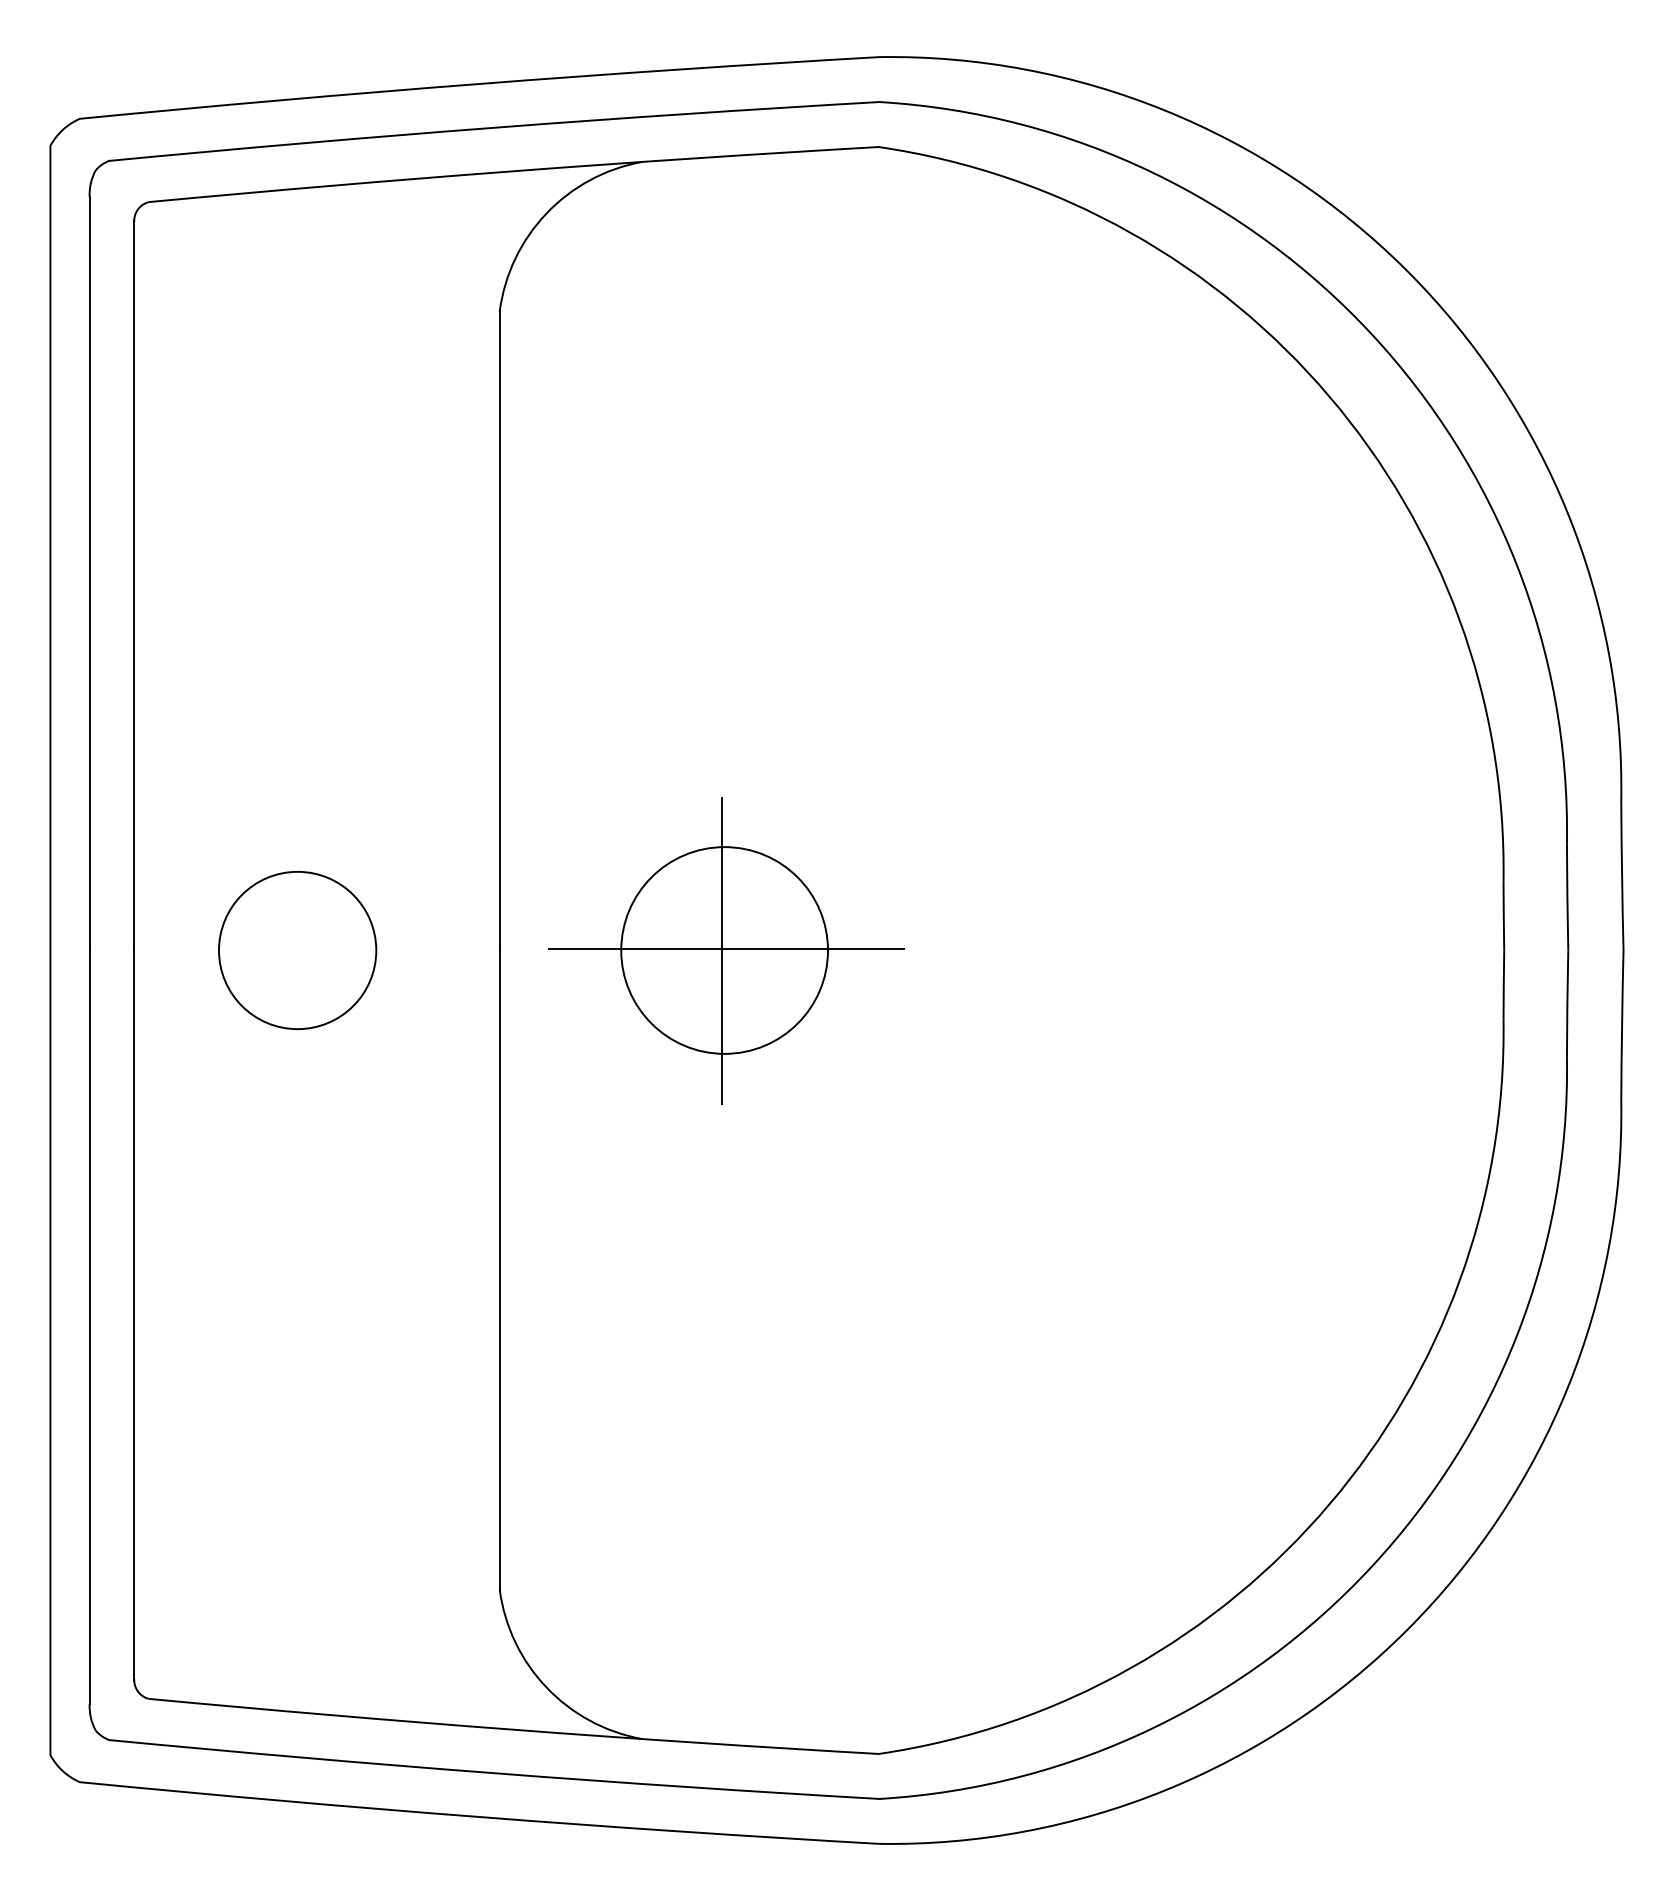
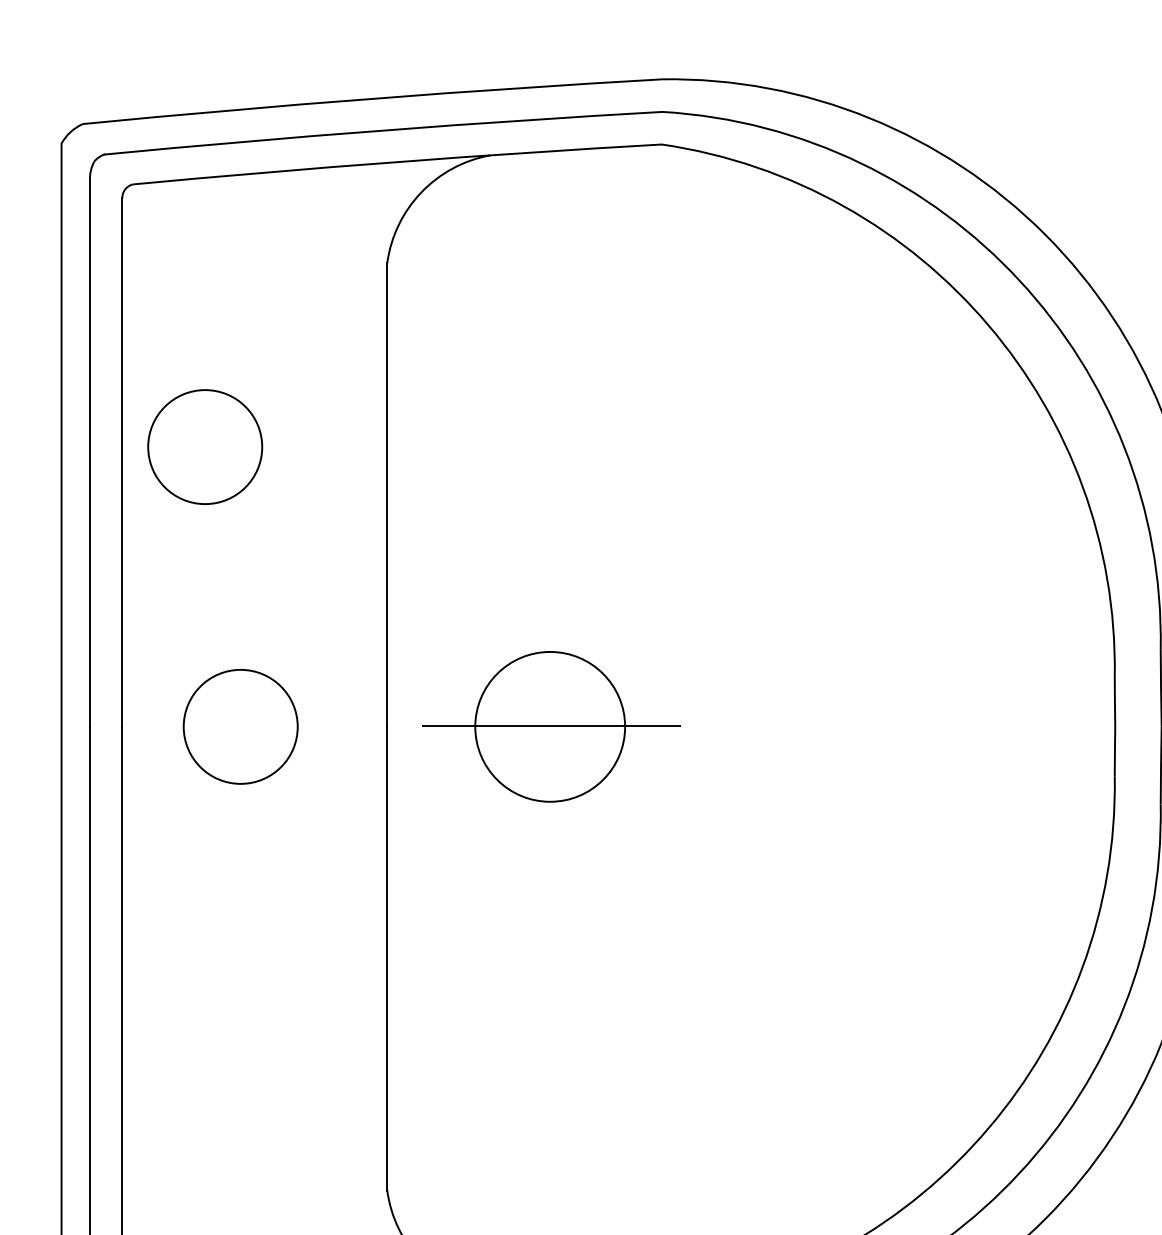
circle: (248, 564) -> (205, 447), added
line: (722, 950) -> (548, 726), removed

